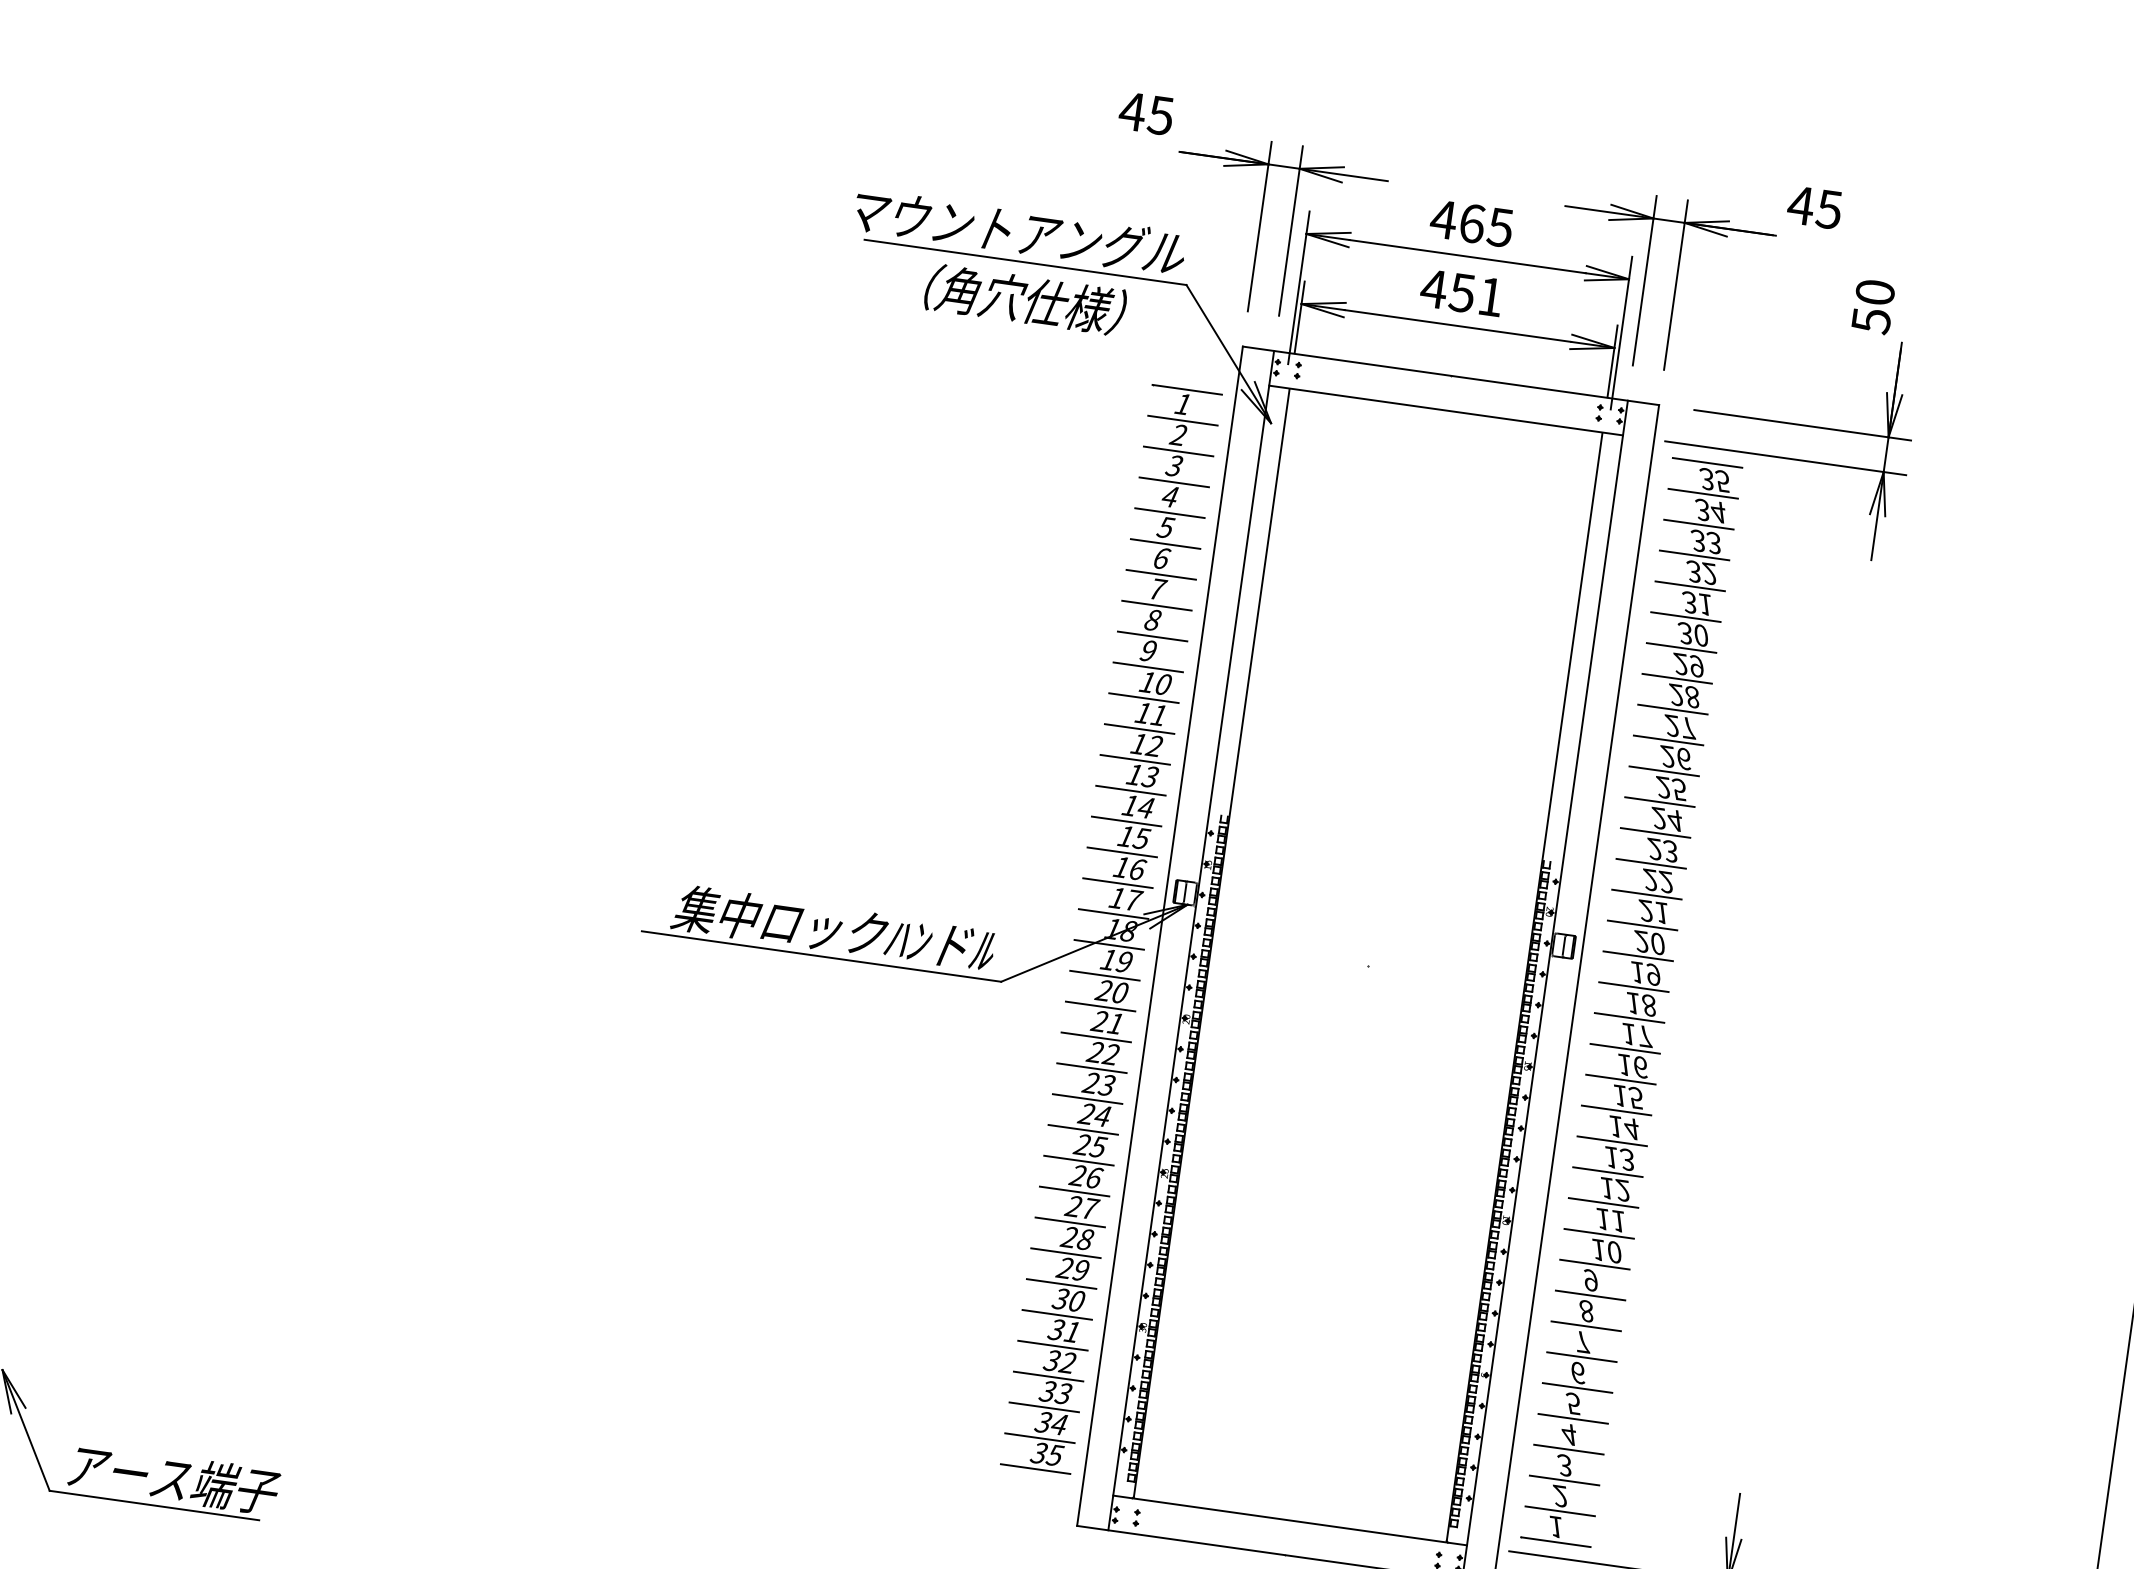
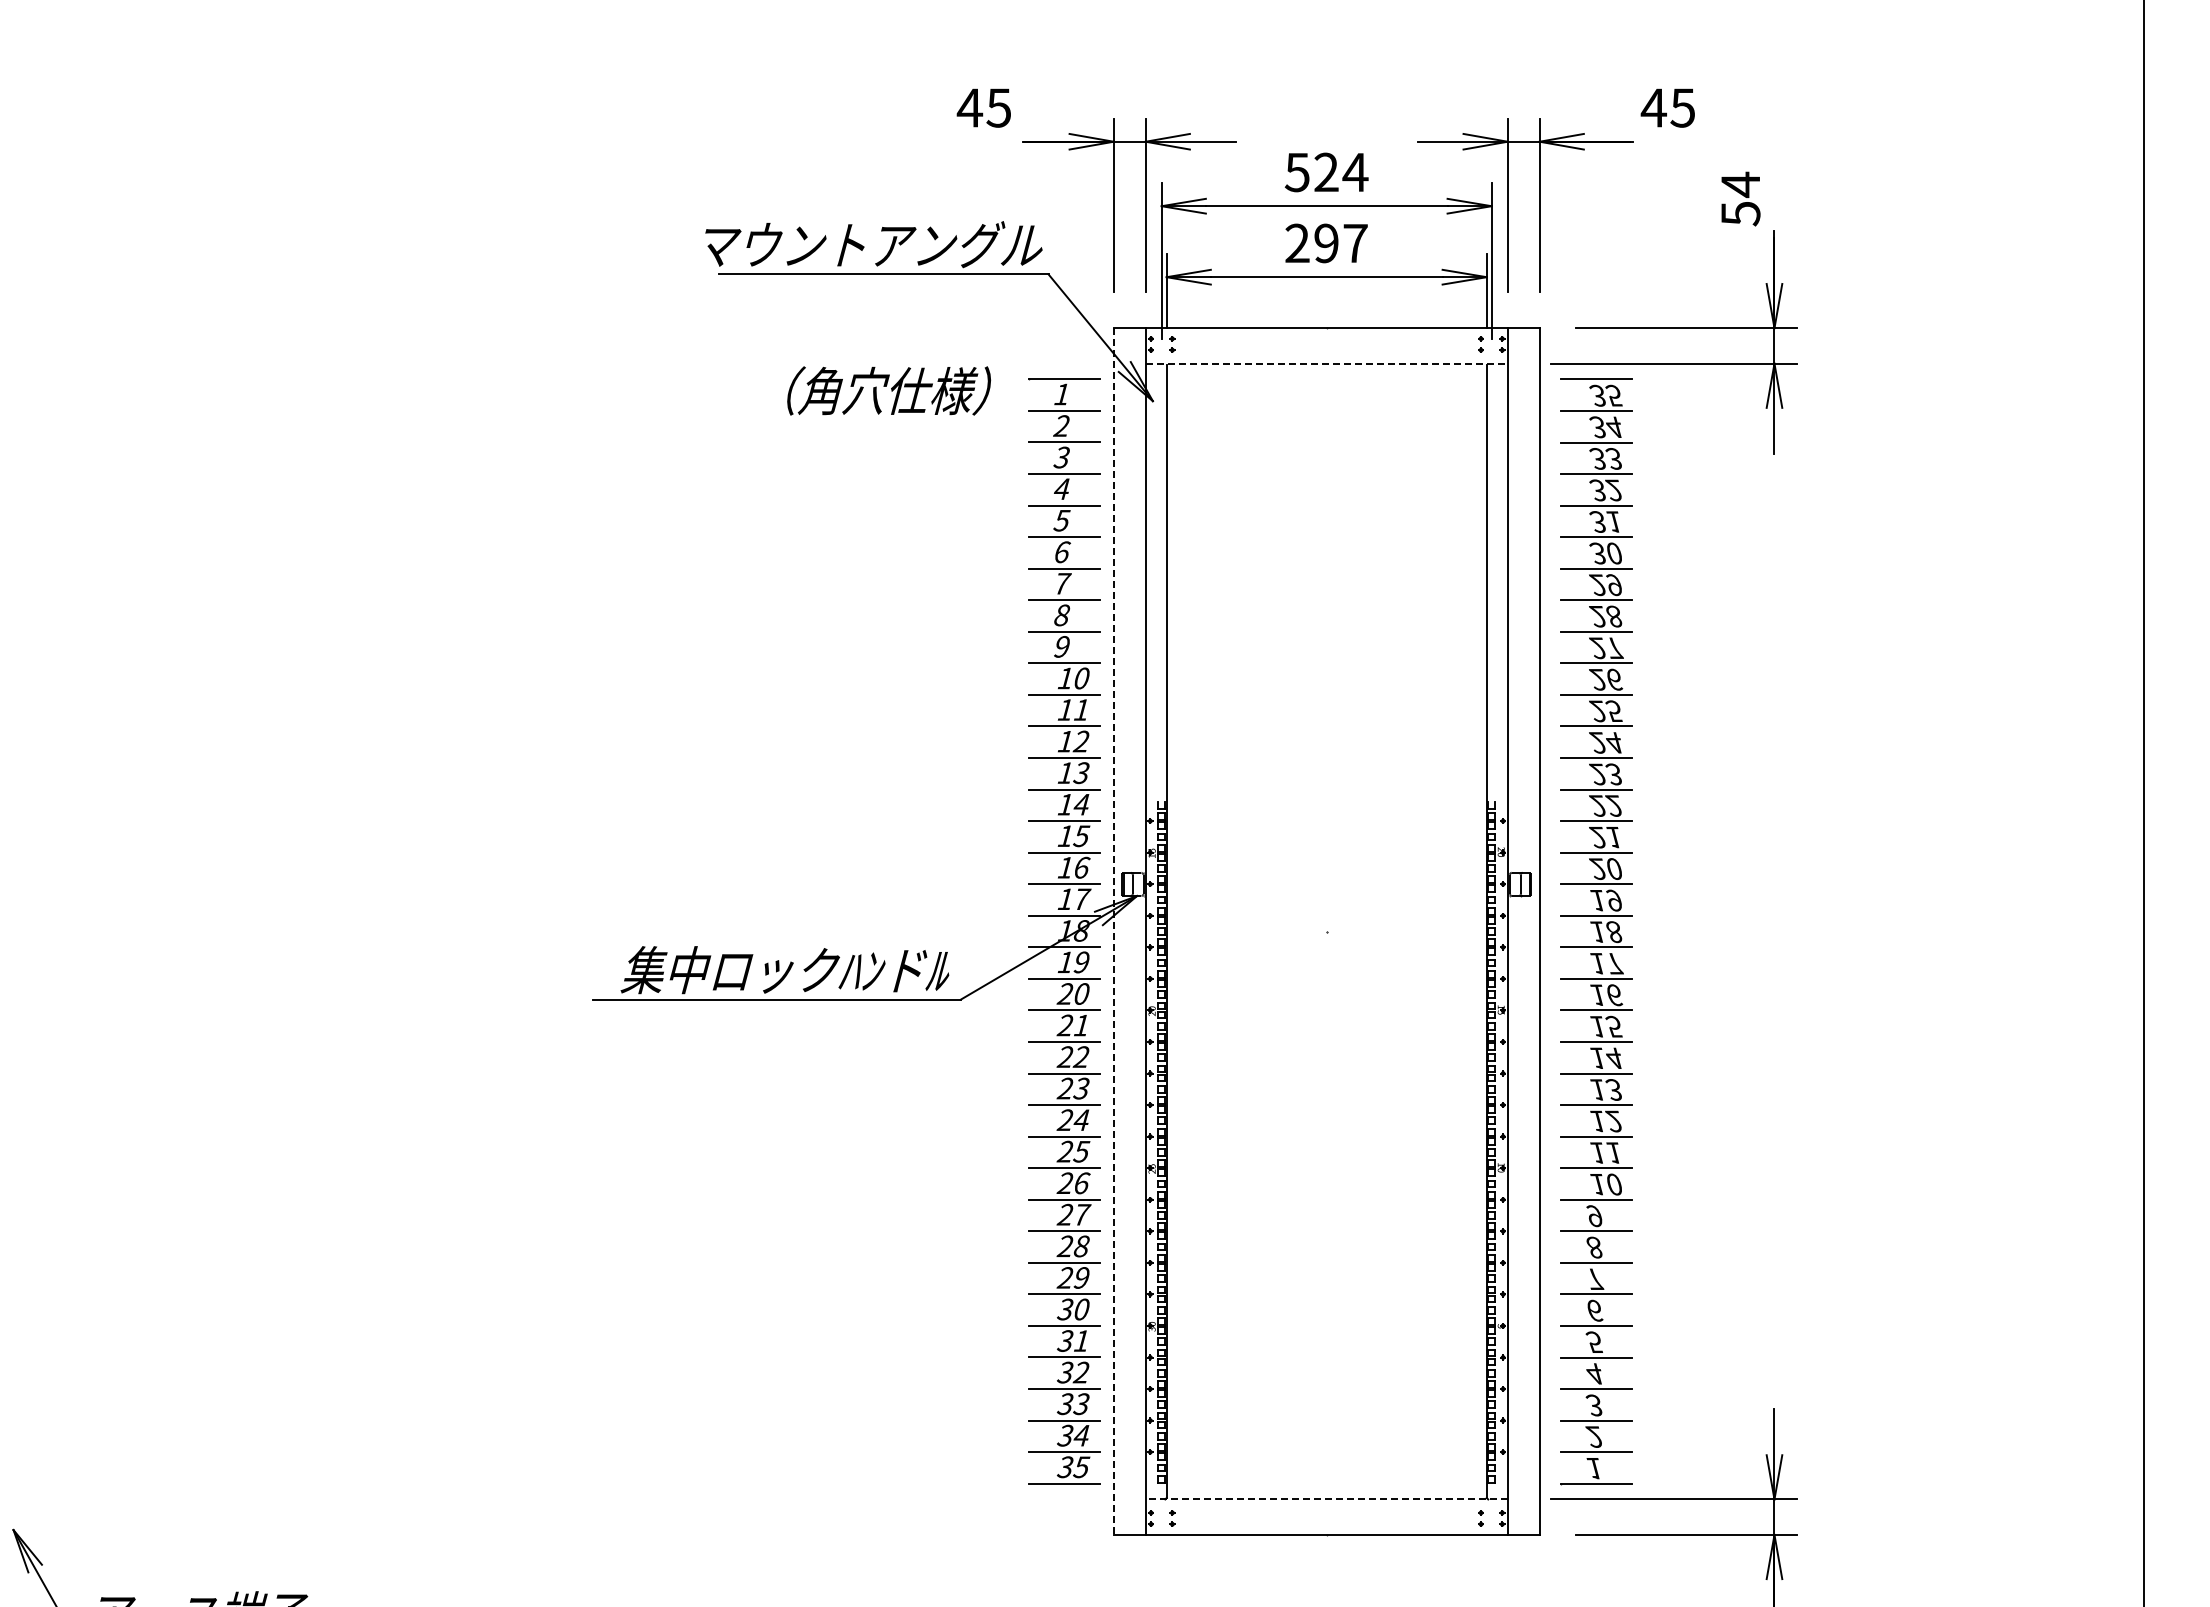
text: (1472, 223) -> (1326, 172), 465 -> 524
text: (1461, 292) -> (1325, 243), 451 -> 297
text: (1875, 292) -> (1740, 184), 50 -> 54
text: (1025, 299) -> (889, 390), moved
line: (1446, 410) -> (1327, 363), solid -> dashed
line: (1159, 937) -> (1113, 932), solid -> dashed
line: (1289, 1520) -> (1326, 1499), solid -> dashed

